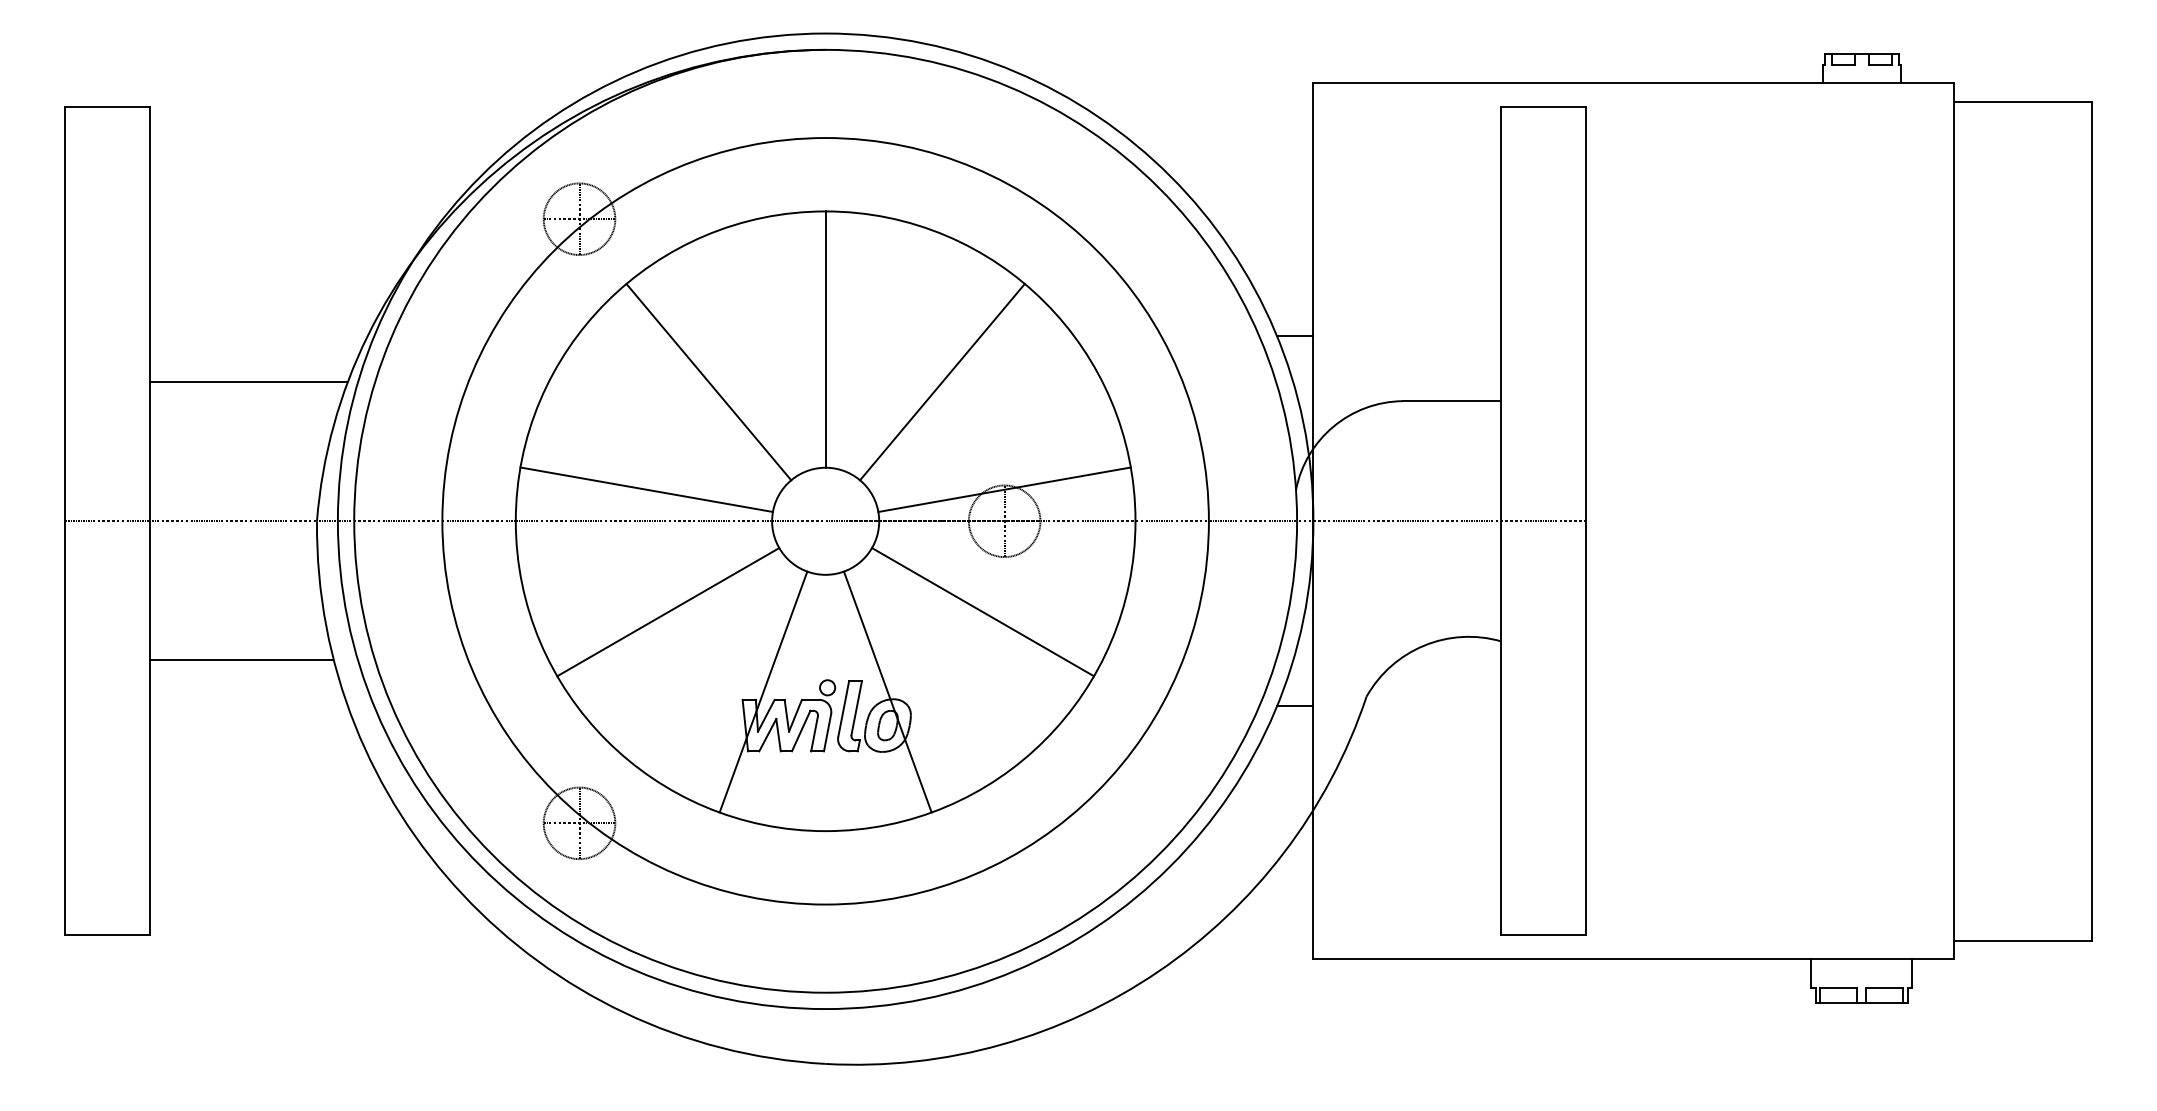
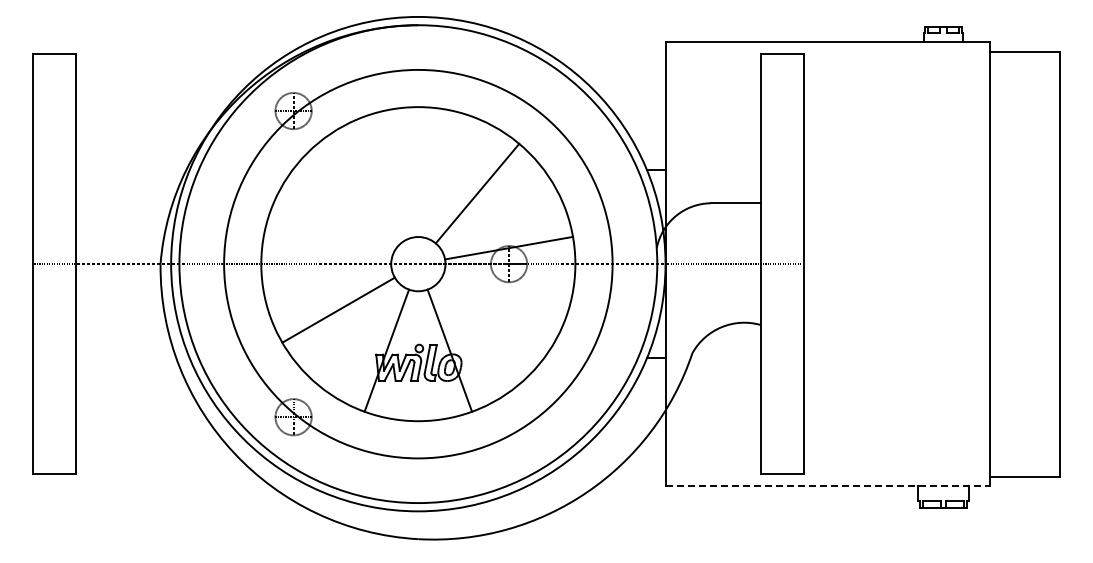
line: (825, 340) -> (418, 172), removed
line: (247, 381) -> (125, 193), removed
line: (707, 381) -> (358, 193), removed
line: (646, 488) -> (327, 247), removed
line: (981, 610) -> (497, 309), removed
line: (239, 660) -> (121, 334), removed
line: (1634, 959) -> (828, 486), solid -> dashed

